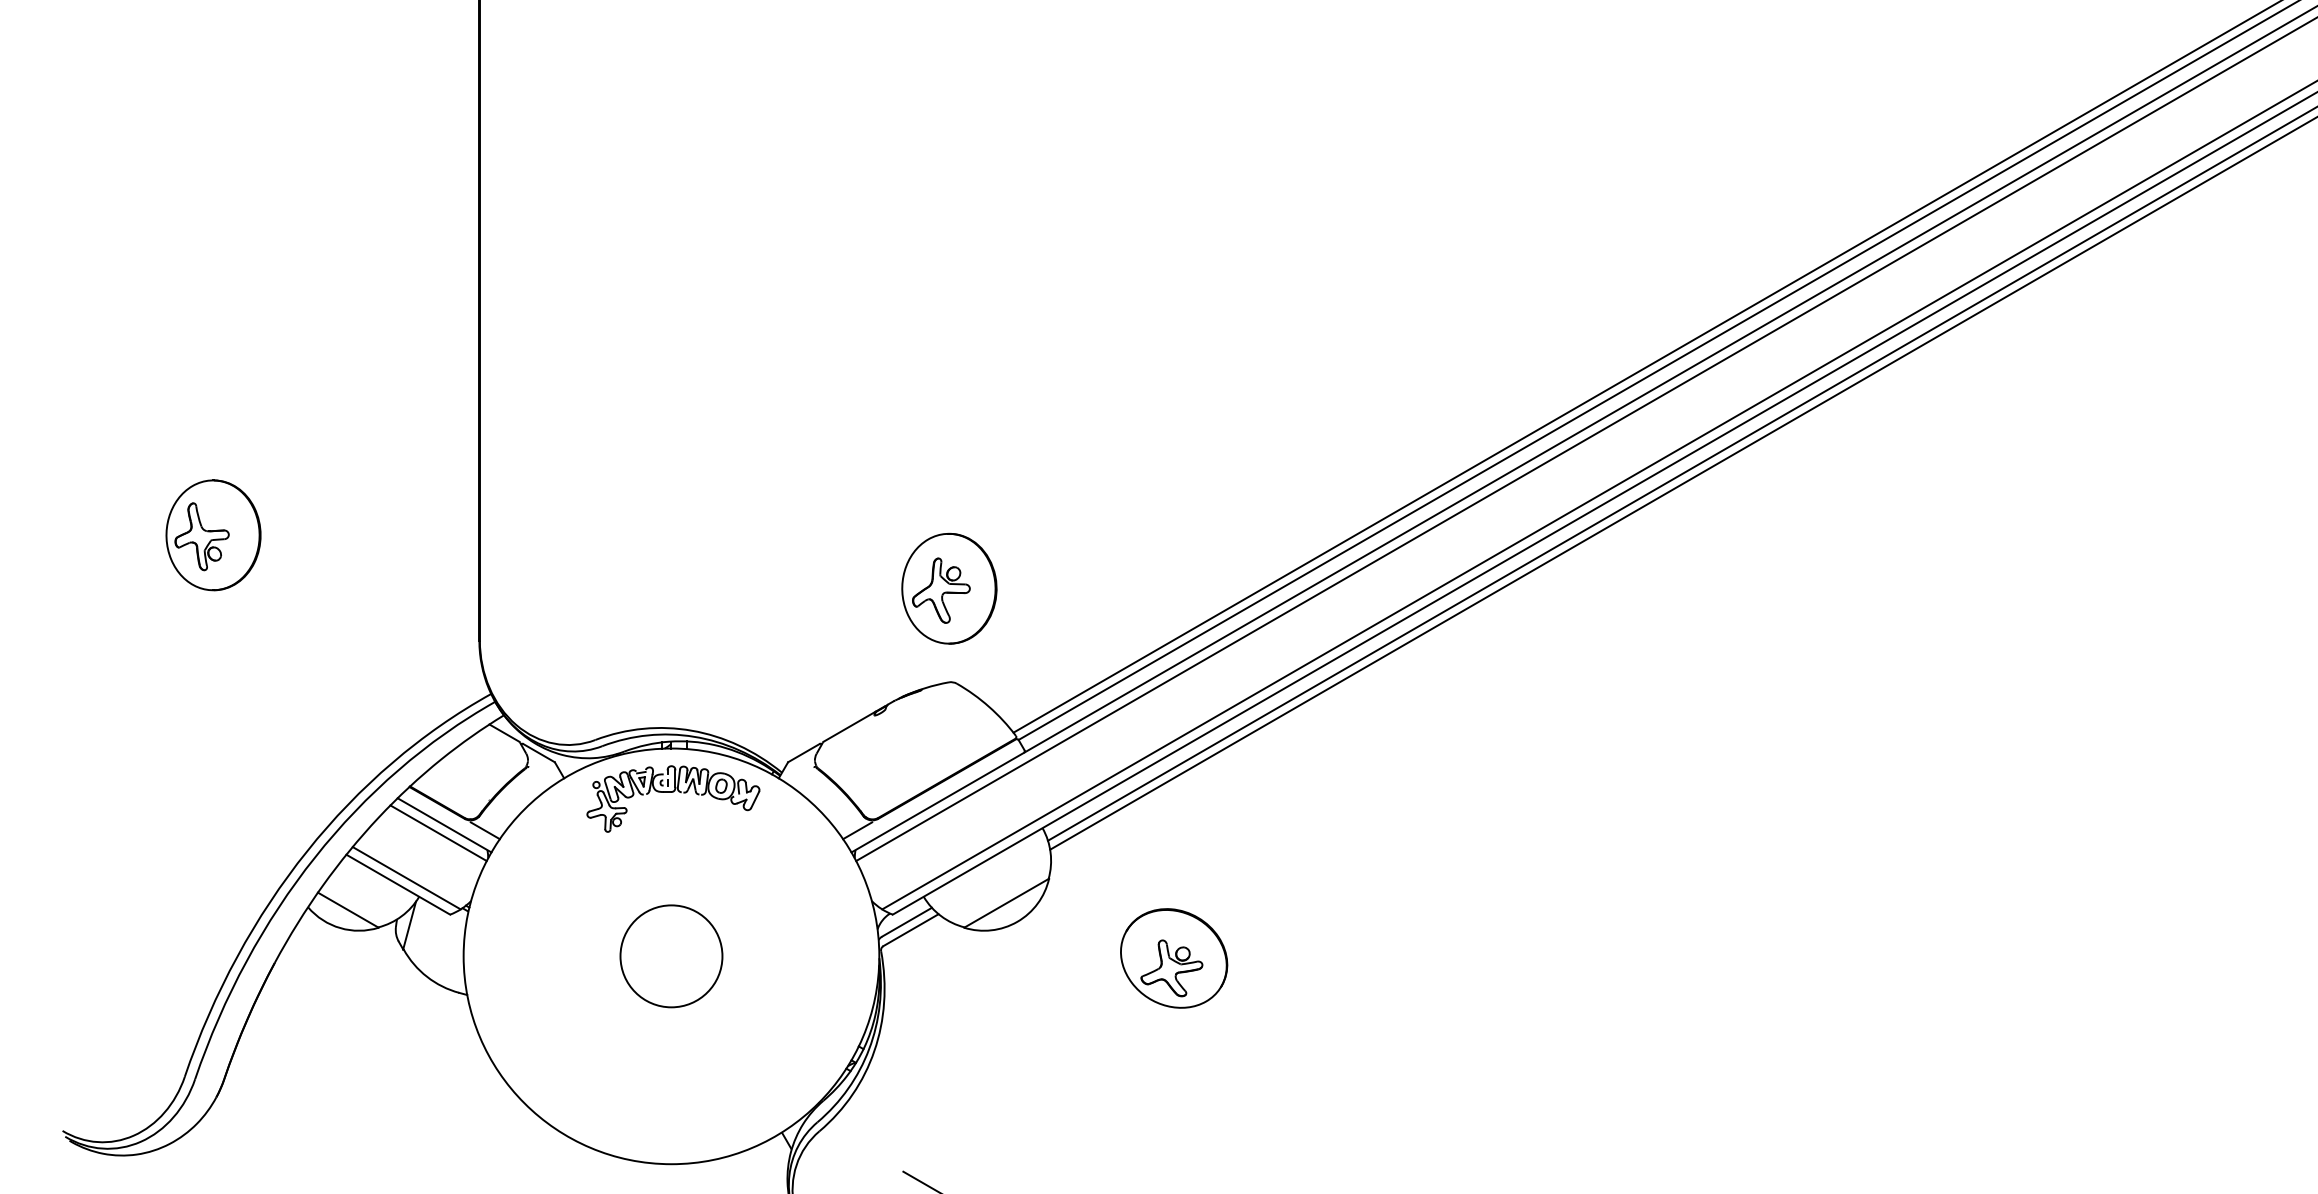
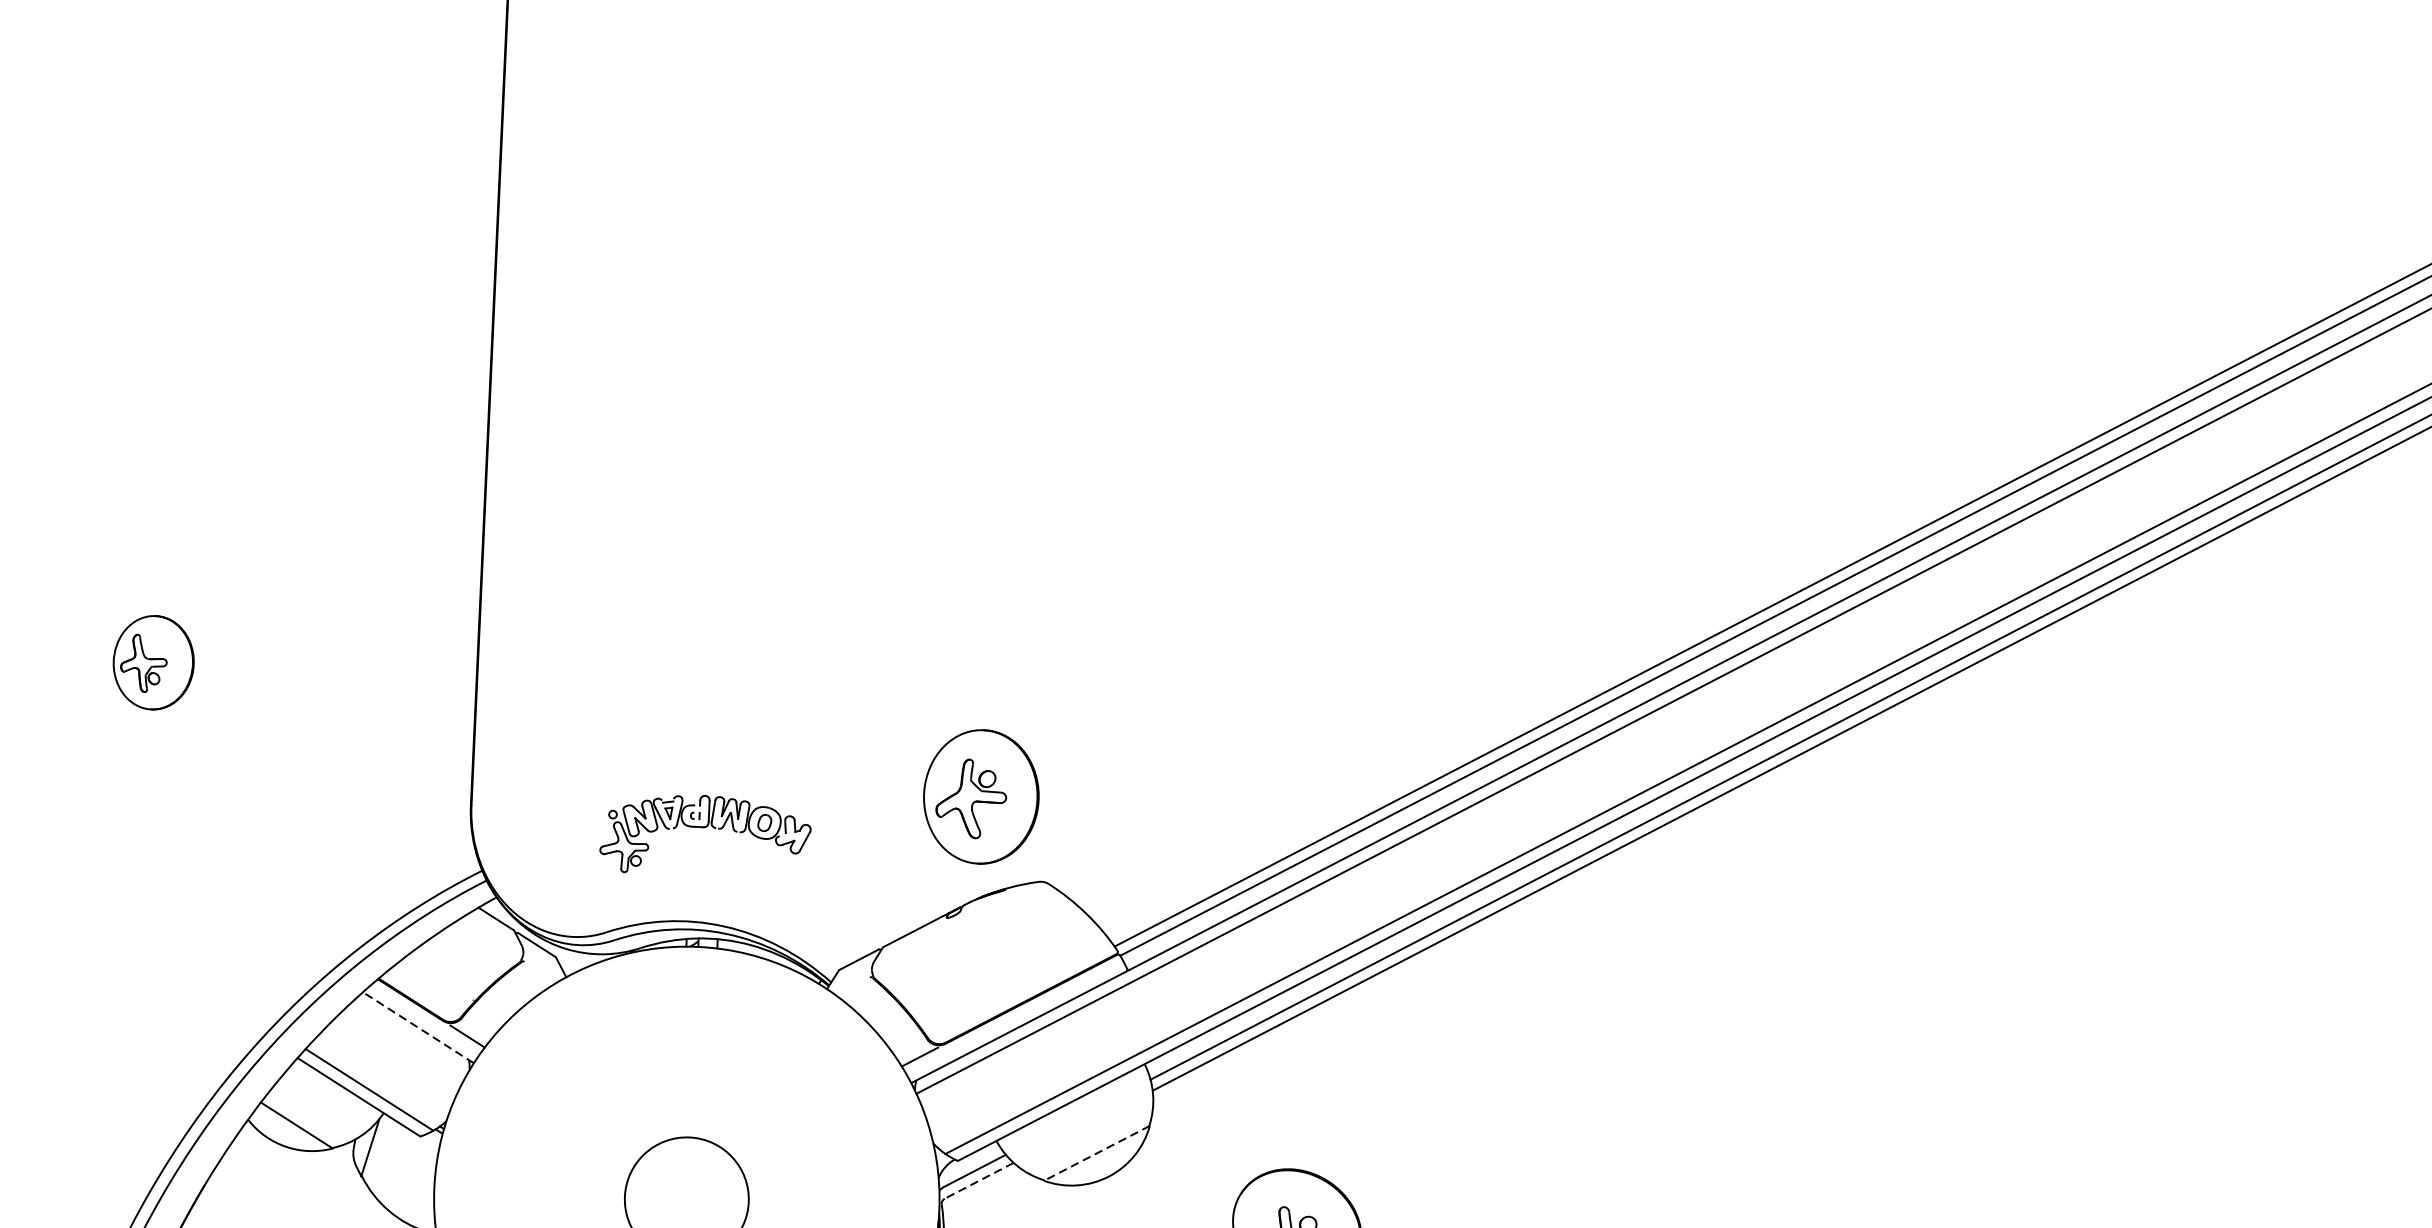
part: (213, 535) -> (153, 662), size x0.7
part: (949, 588) -> (981, 796), moved
part: (673, 798) -> (705, 835), moved
line: (444, 825) -> (418, 1027), solid -> dashed
line: (438, 833) -> (410, 1037), removed
line: (1006, 903) -> (1096, 1153), solid -> dashed
line: (911, 930) -> (979, 1181), solid -> dashed

